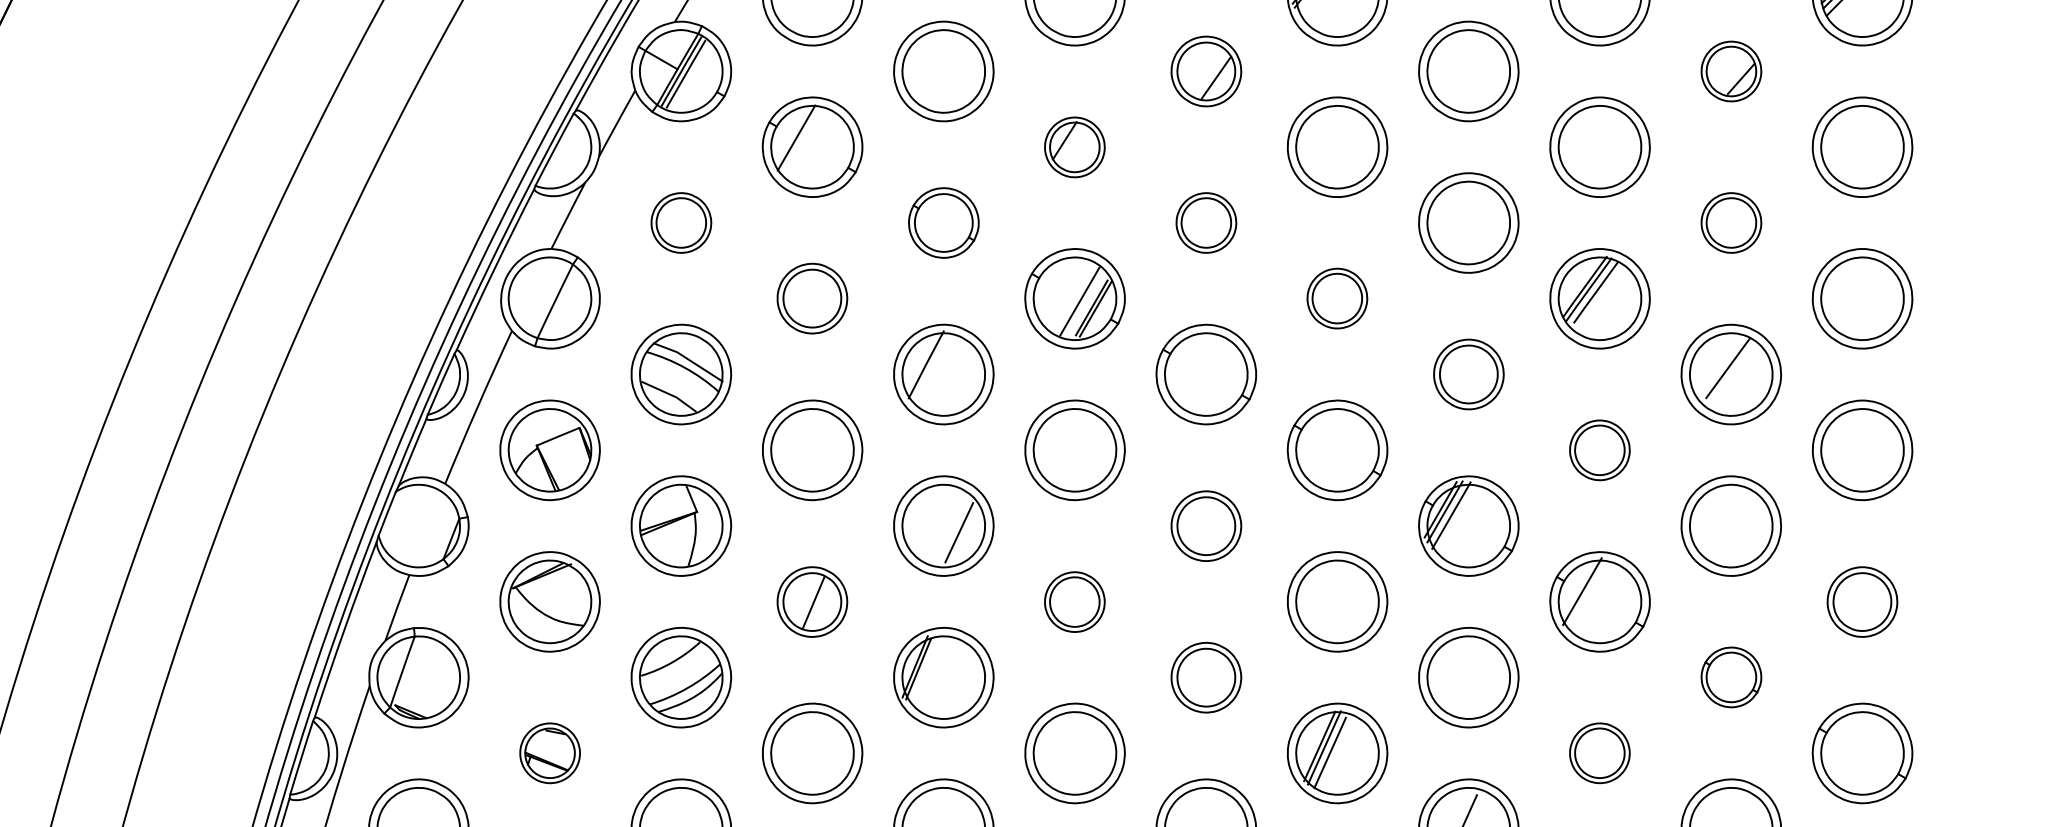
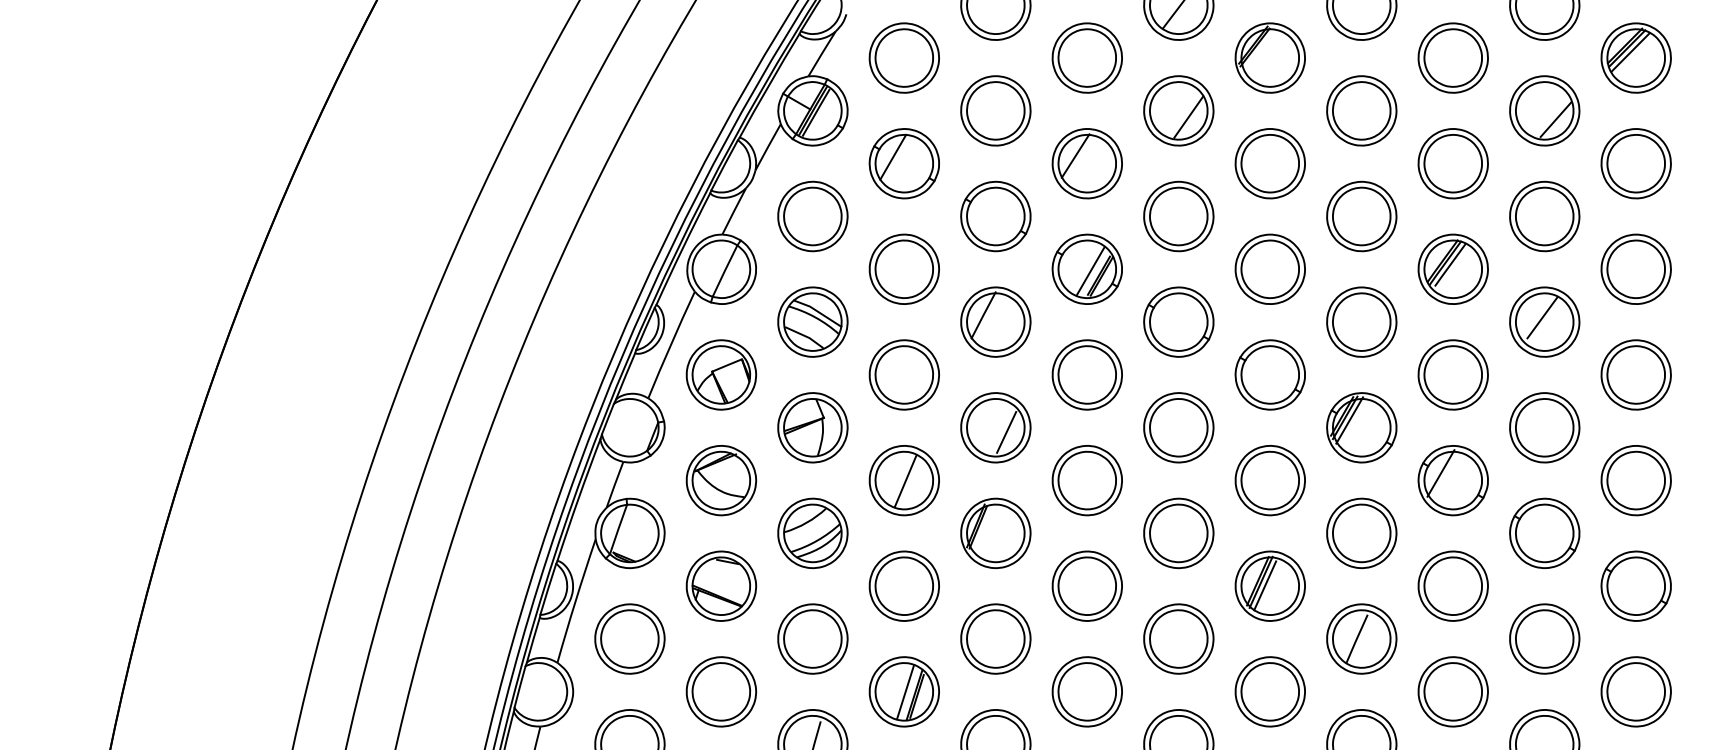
part: (1205, 70) -> (1178, 110), size x1.43
part: (1730, 70) -> (1544, 110), size x1.67
part: (1073, 146) -> (1086, 163), size x1.67
part: (680, 222) -> (812, 216), size x1.67
part: (943, 222) -> (995, 216), size x1.43
part: (1205, 222) -> (1178, 216), size x1.67
part: (1730, 222) -> (1544, 216), size x1.67
part: (811, 297) -> (903, 268), size x1.43
part: (1336, 297) -> (1269, 268), size x1.67
part: (1468, 373) -> (1361, 321), size x1.43
part: (1598, 449) -> (1452, 374), size x1.67
part: (1205, 525) -> (1178, 427), size x1.43
part: (811, 601) -> (903, 480), size x1.43
part: (1073, 601) -> (1086, 480), size x1.67
part: (1861, 601) -> (1635, 480), size x1.43
part: (1730, 676) -> (1544, 532), size x1.67
part: (1205, 677) -> (1178, 533), size x1.43
part: (550, 752) -> (721, 585), size x1.67
part: (1598, 752) -> (1452, 585), size x1.67

